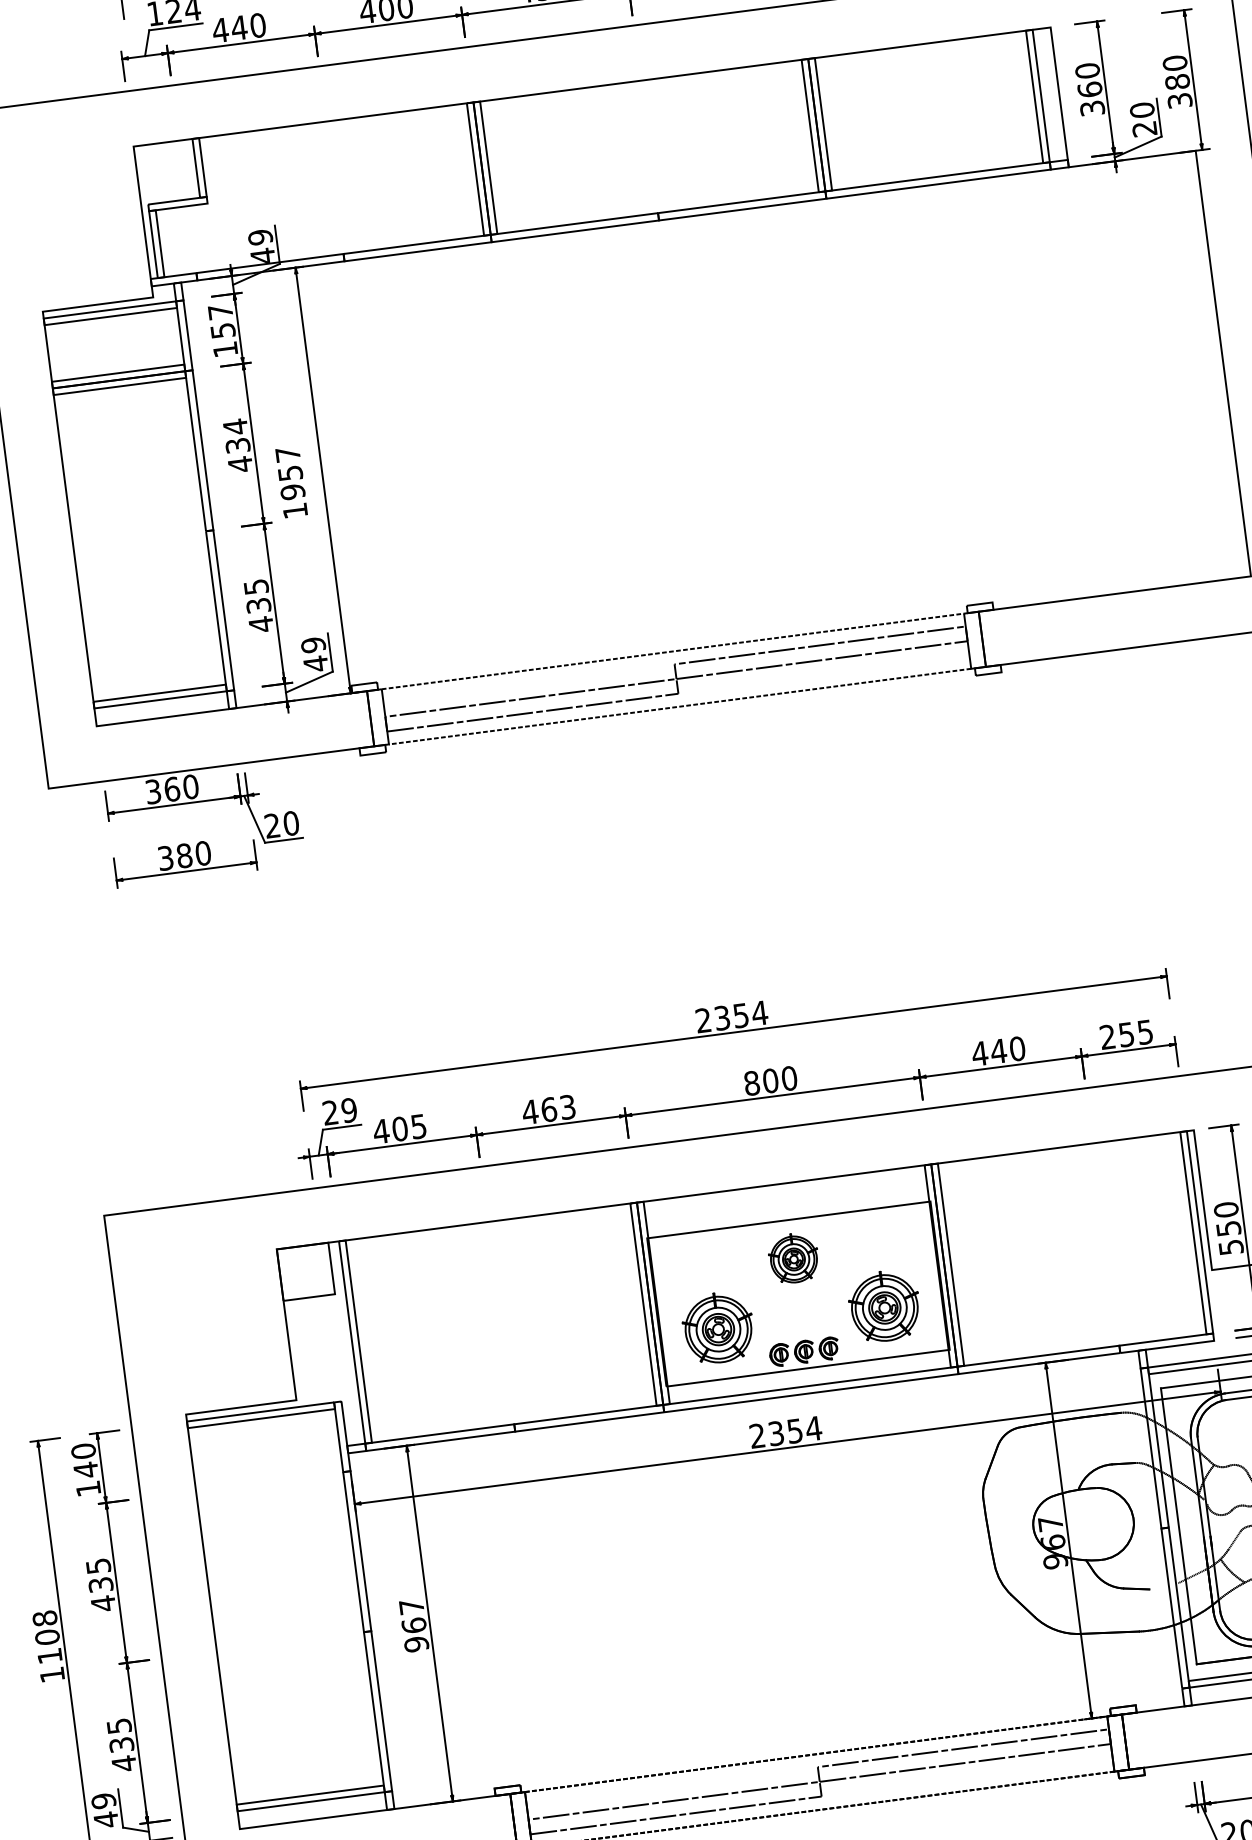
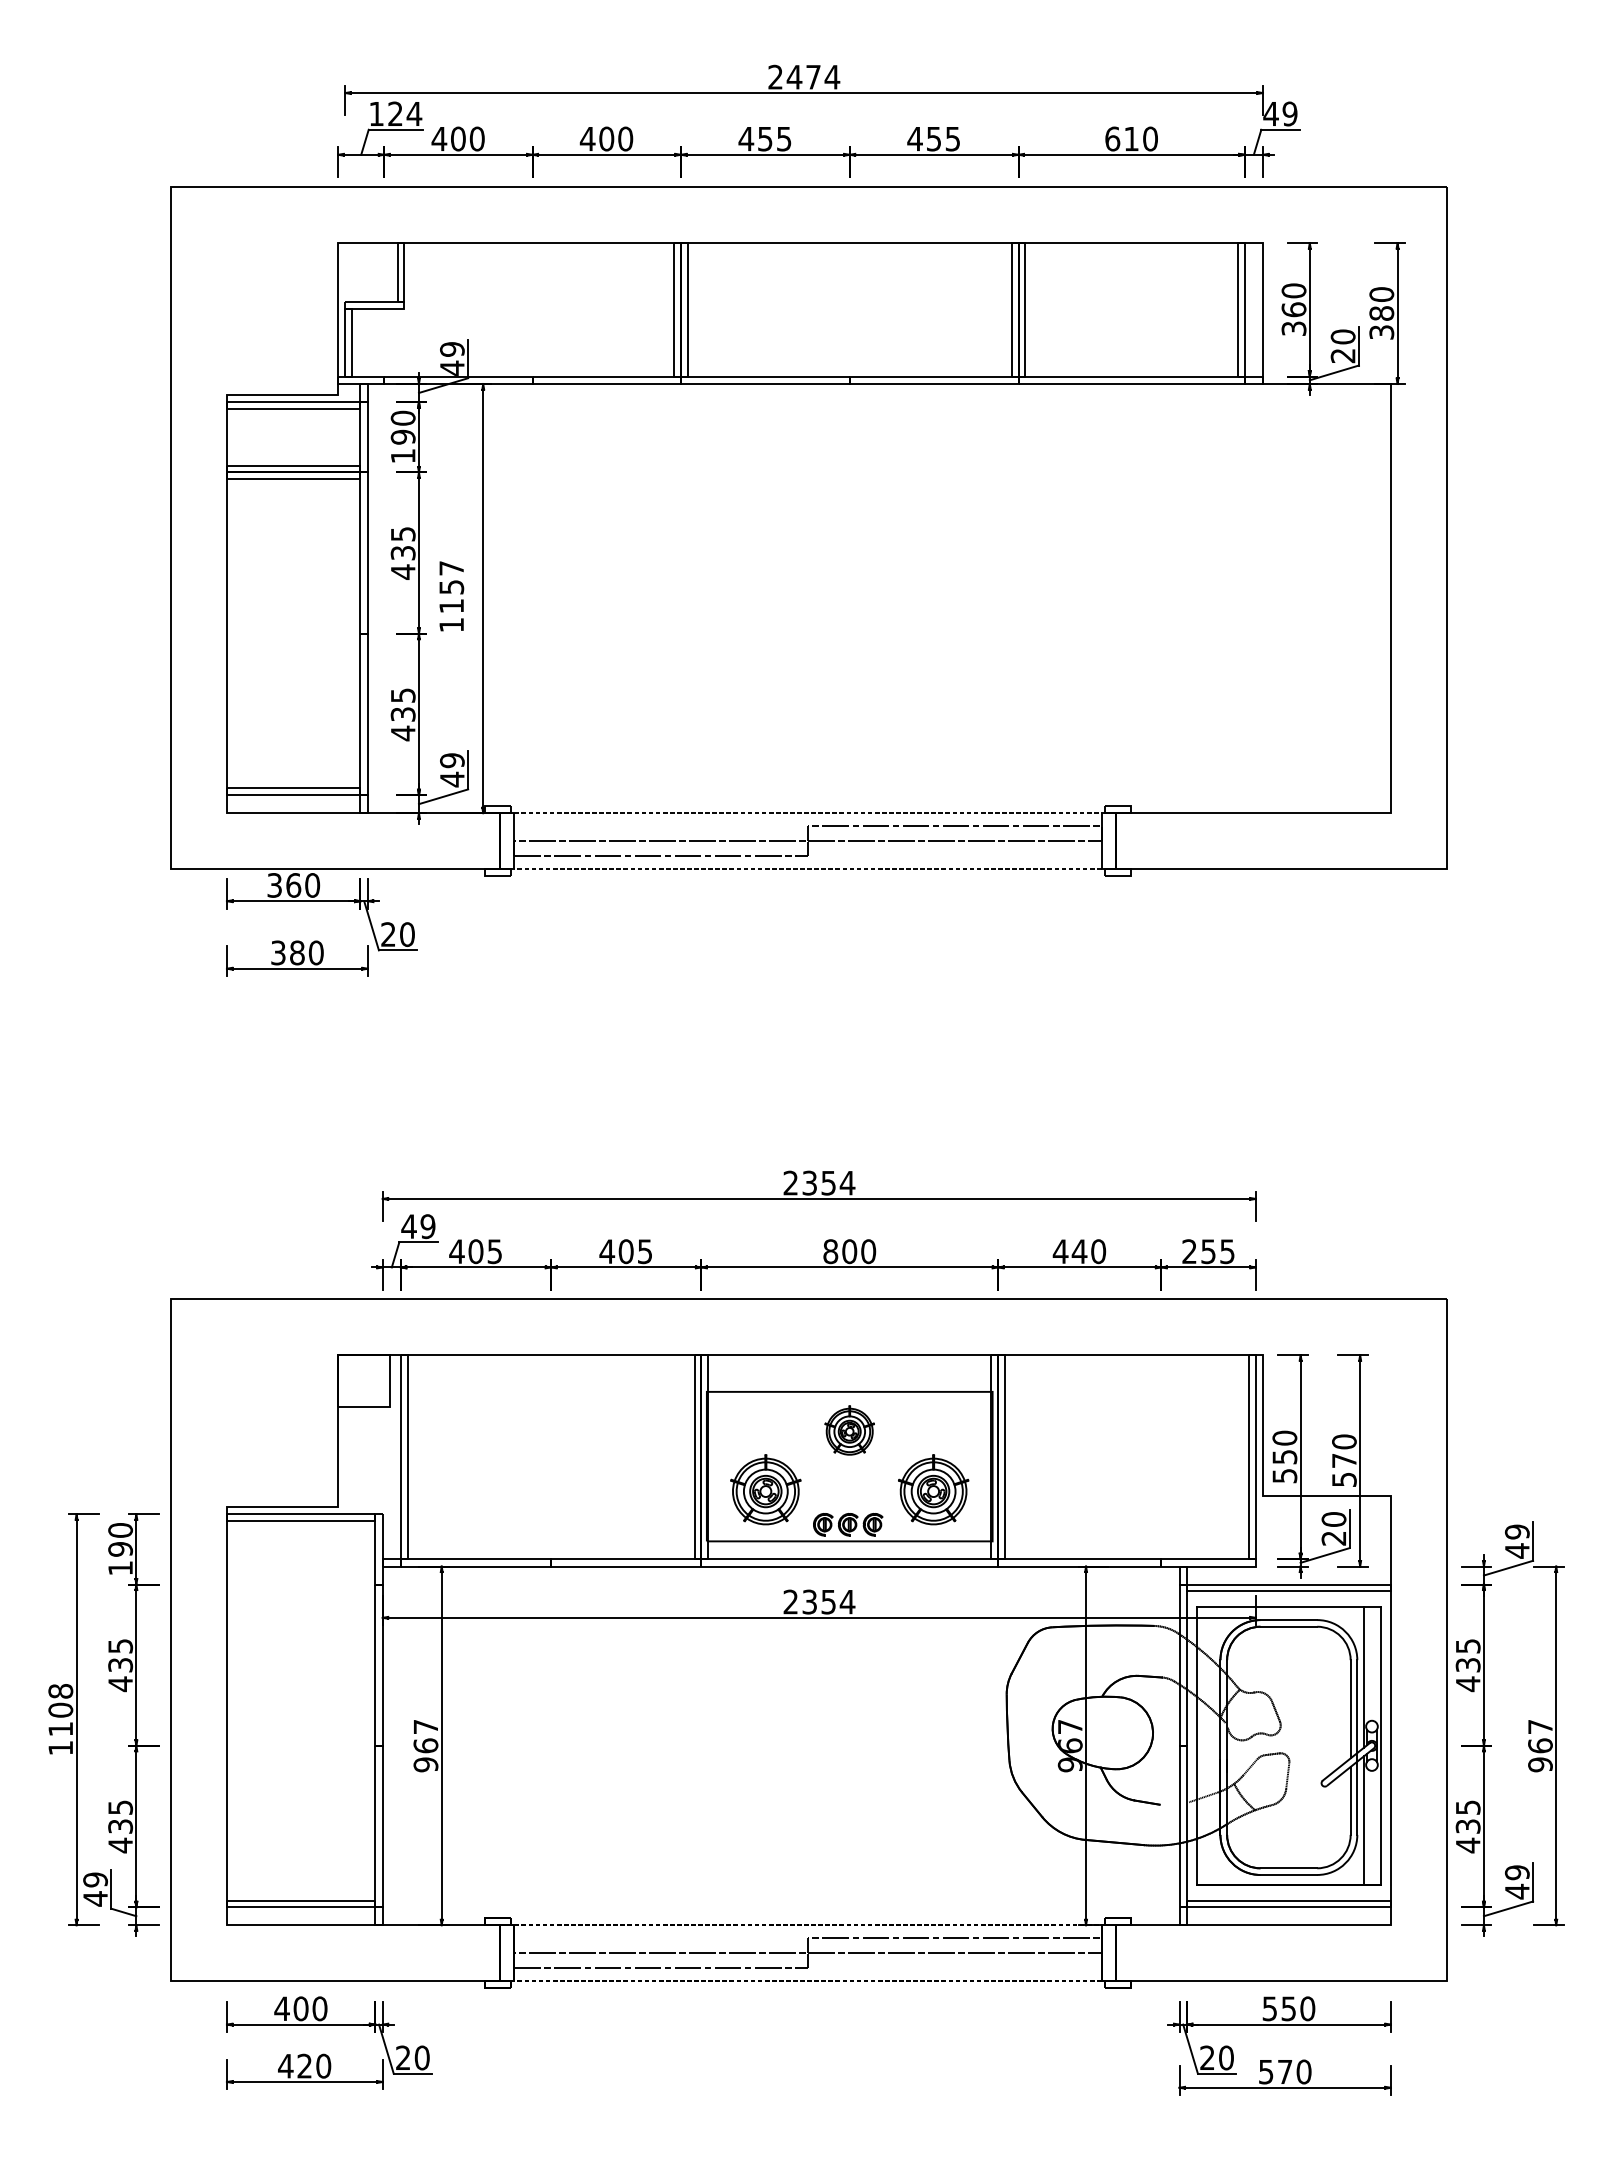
text: (239, 27) -> (458, 138), 440 -> 400
text: (221, 321) -> (402, 427), 157 -> 190
text: (235, 427) -> (403, 534), 434 -> 435
text: (292, 491) -> (451, 605), 1957 -> 1157
text: (558, 1108) -> (635, 1251), 463 -> 405
text: (329, 1112) -> (408, 1226), 29 -> 49
text: (85, 1470) -> (120, 1549), 140 -> 190

